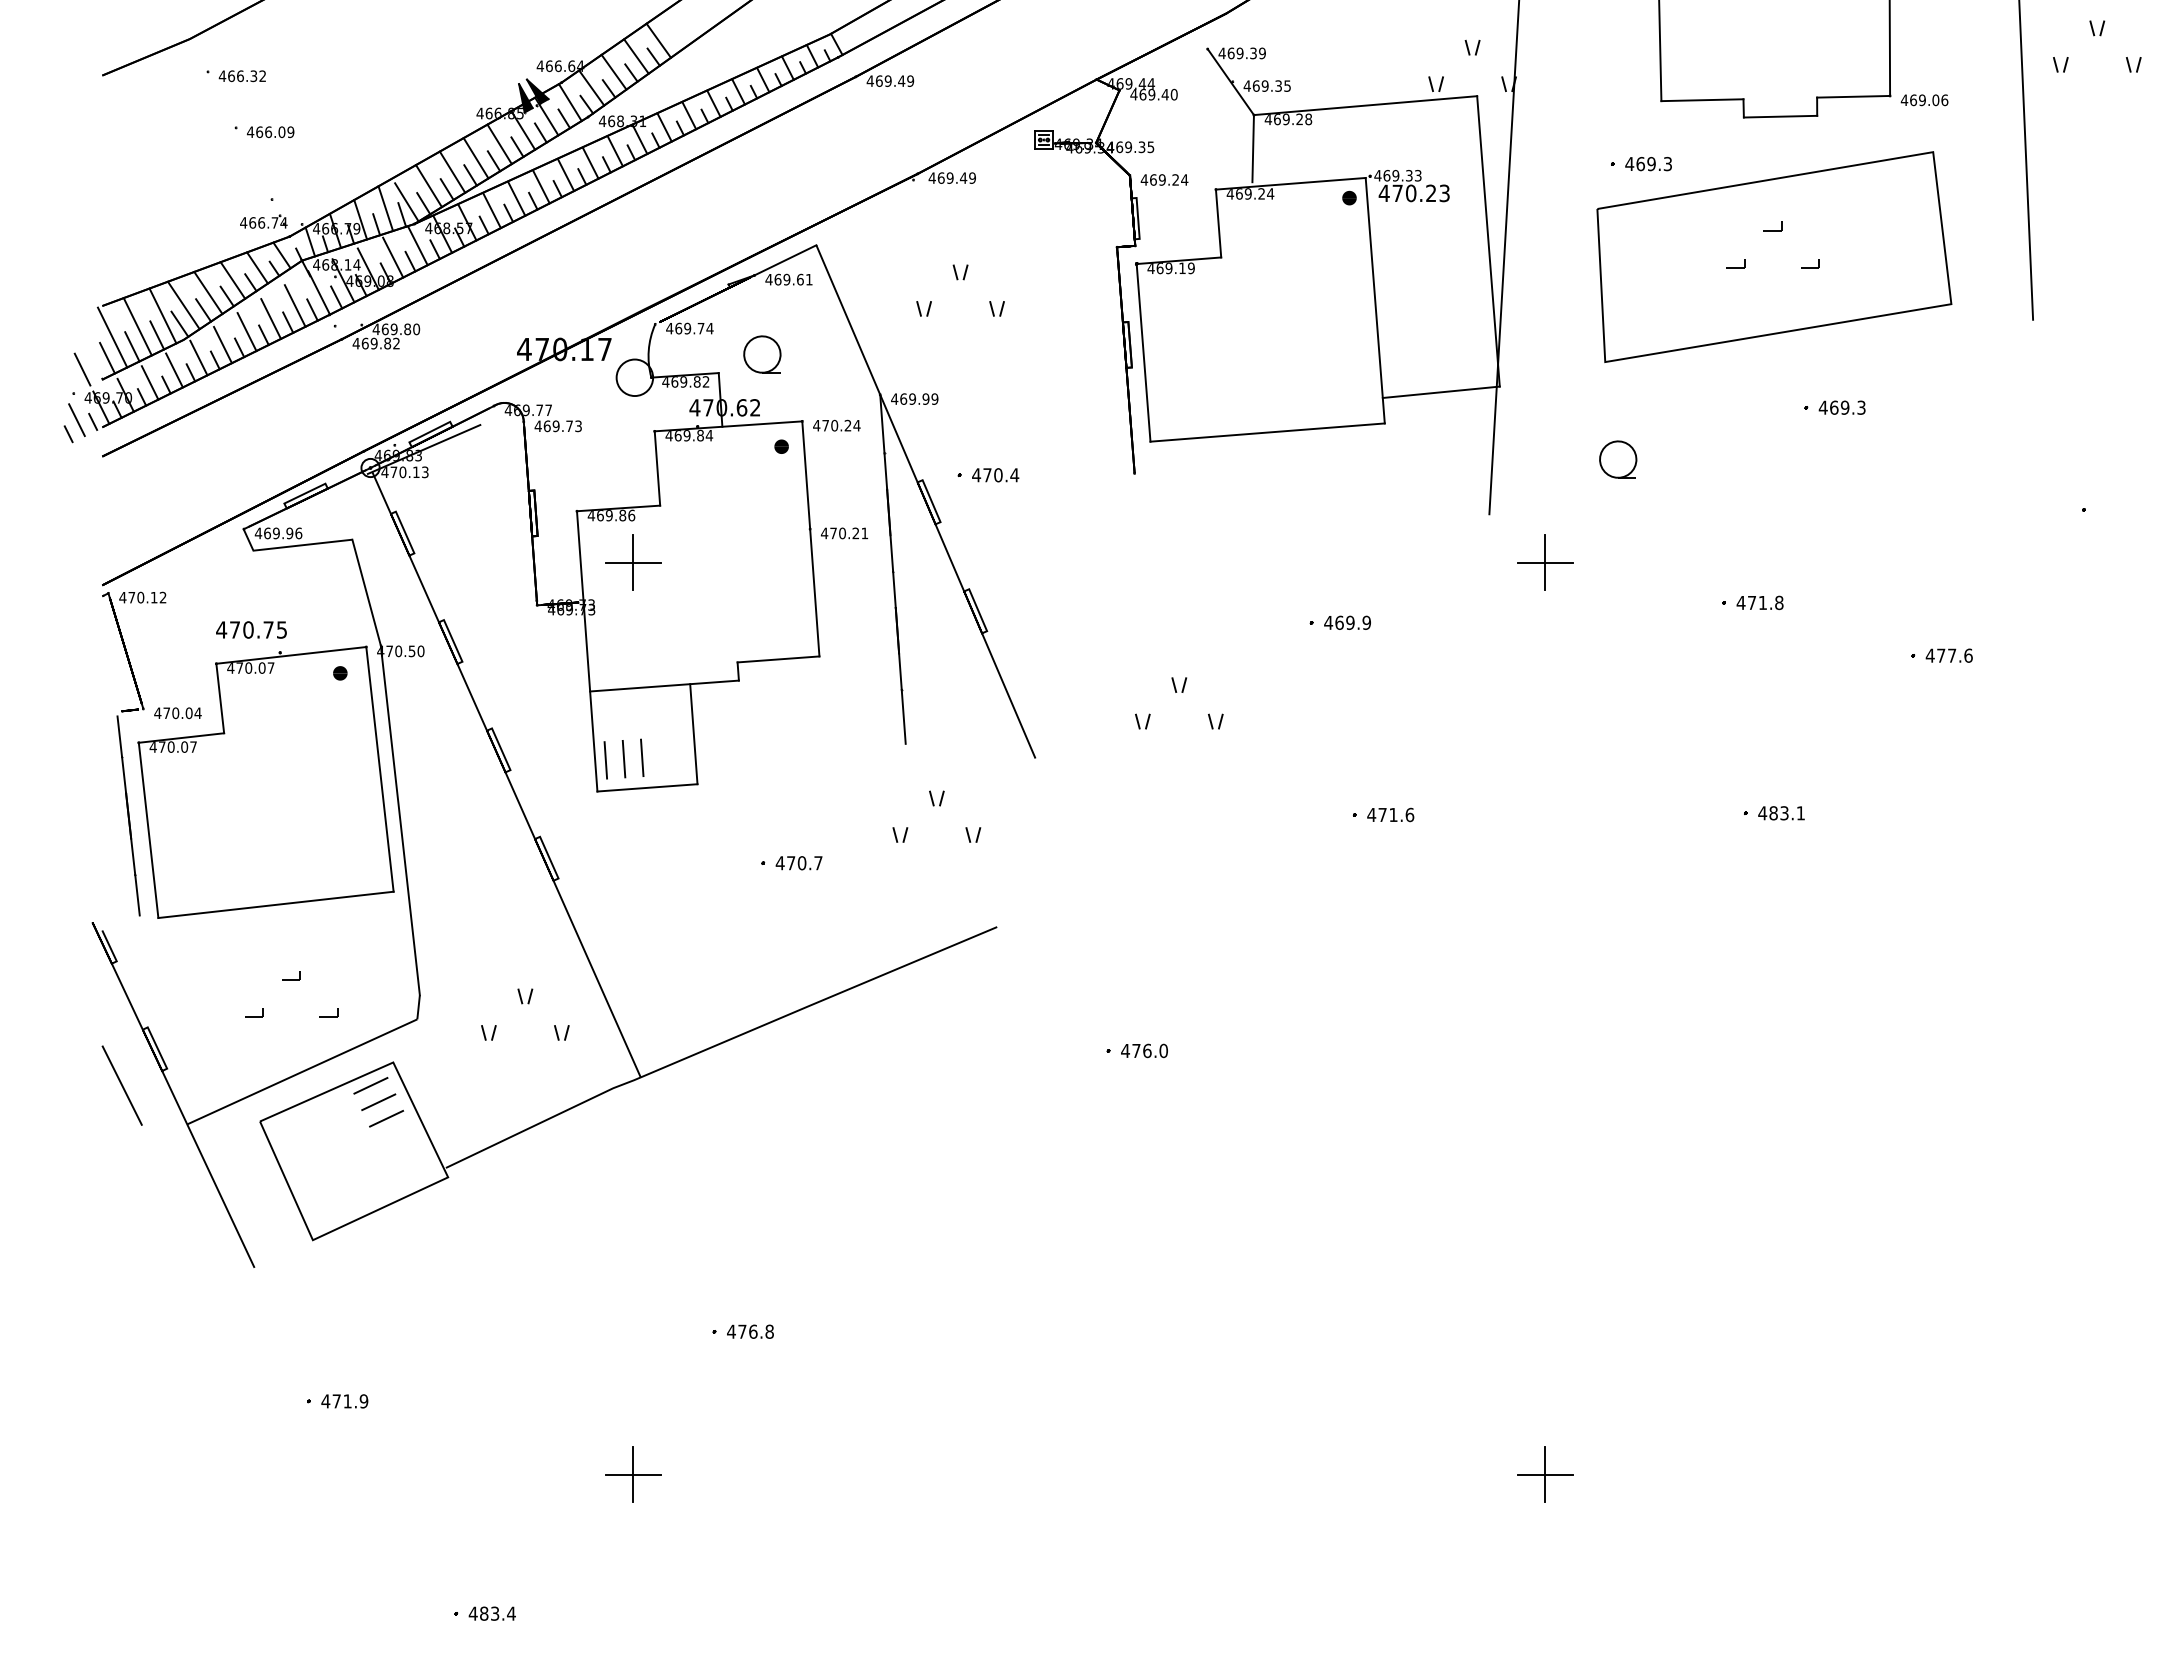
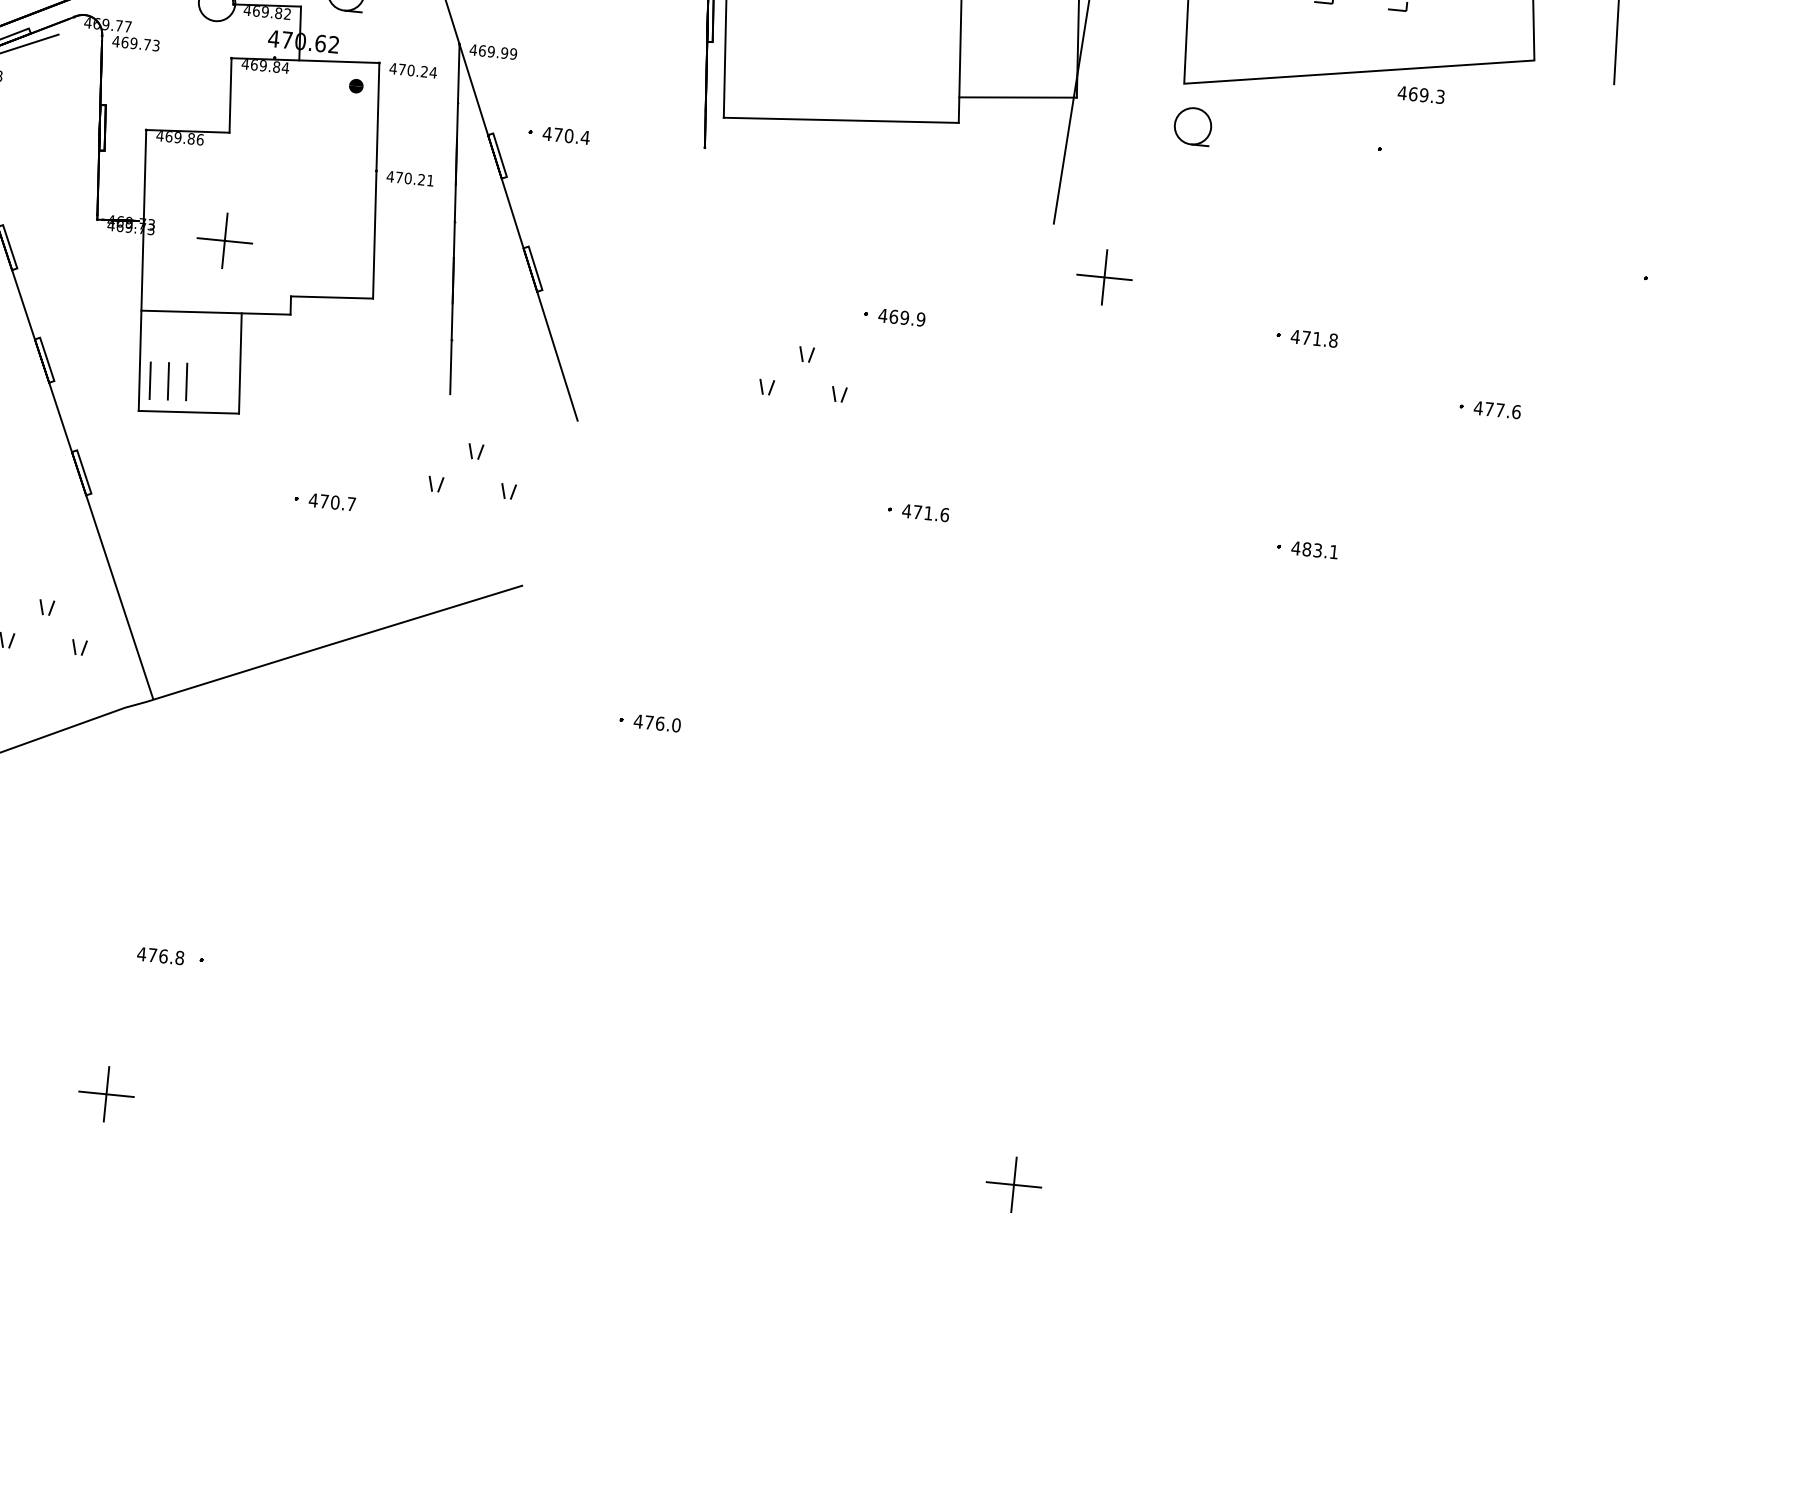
text: (1841, 407) -> (1420, 94), moved
part: (1618, 459) -> (1193, 126), moved
part: (633, 562) -> (225, 240), moved
part: (1177, 692) -> (803, 361), moved
text: (750, 1331) -> (160, 955), moved

